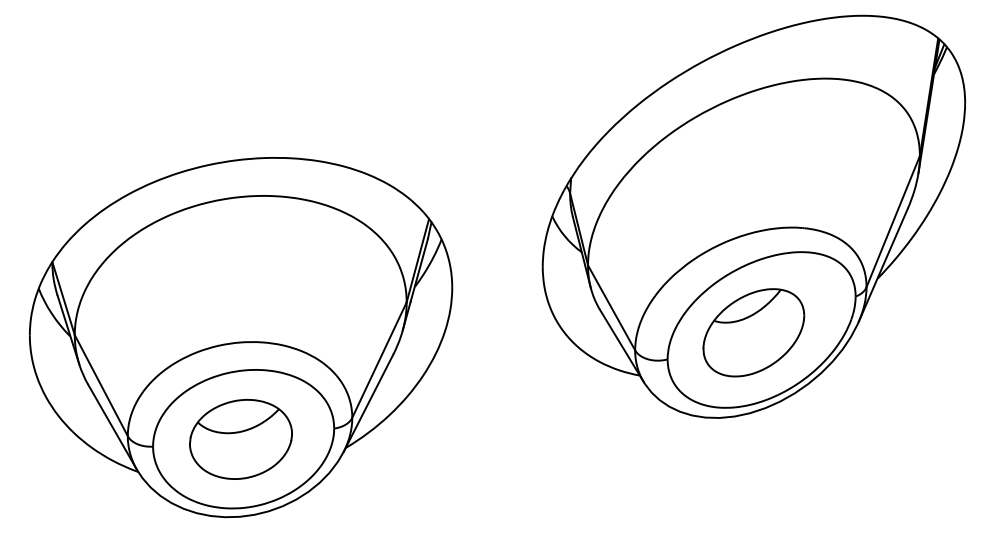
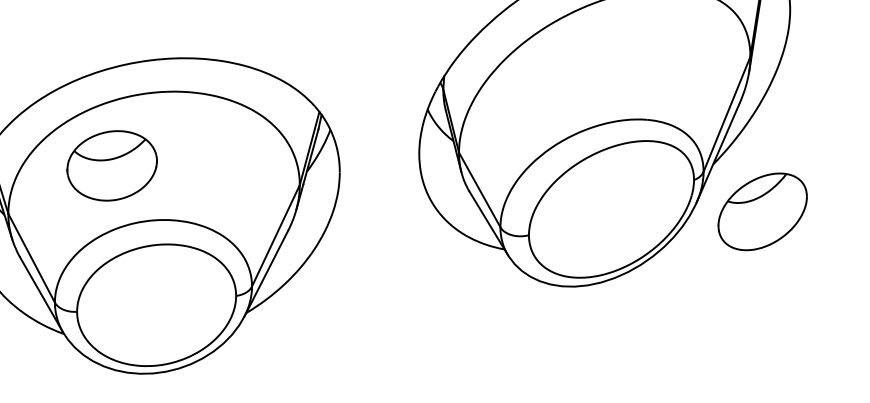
part: (753, 332) -> (762, 211), moved
part: (240, 439) -> (111, 165), moved

